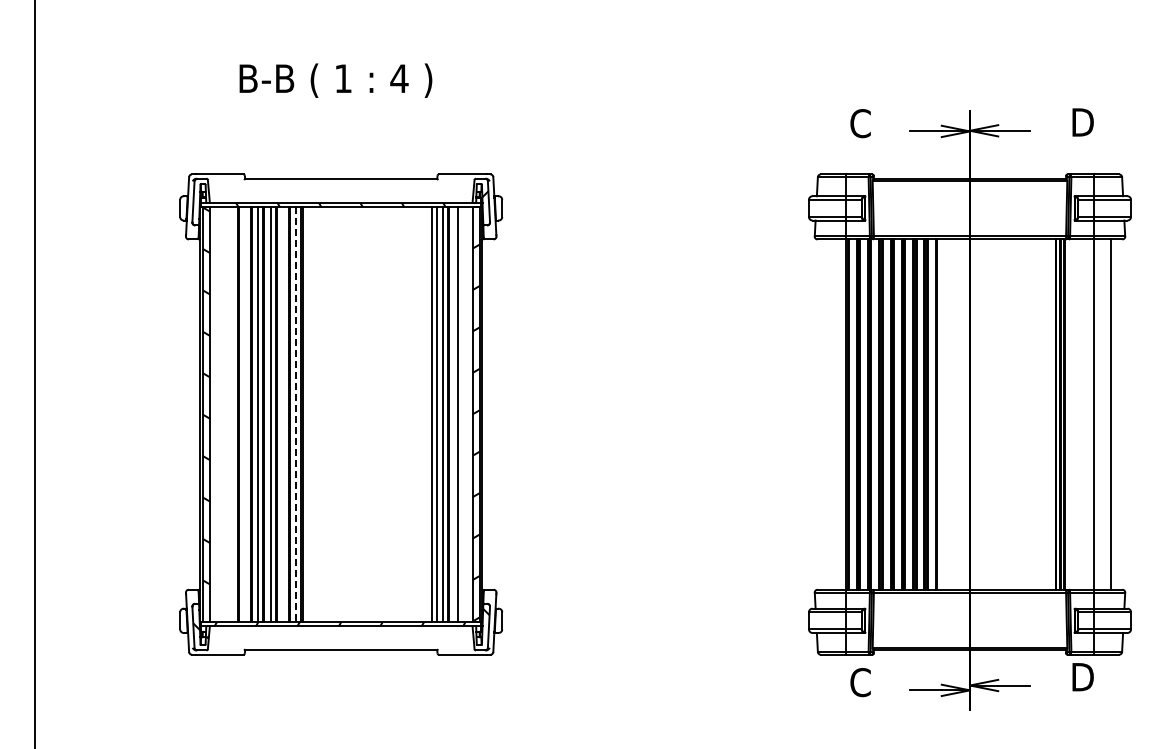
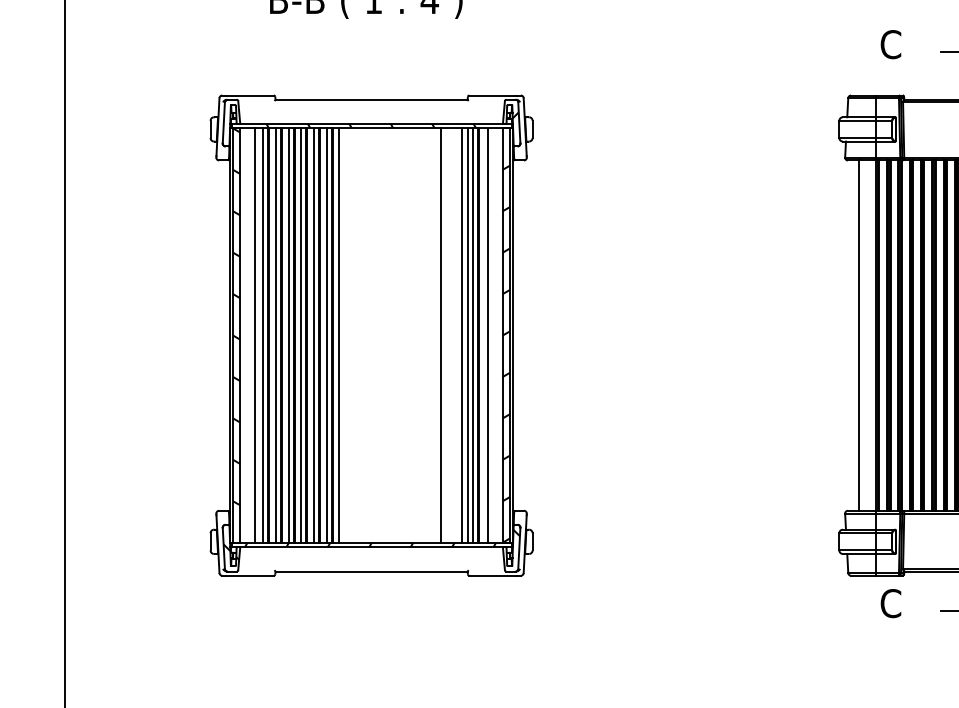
line: (224, 414) -> (254, 335), added
line: (232, 414) -> (262, 335), added
line: (245, 414) -> (275, 335), added
line: (283, 414) -> (313, 335), added
line: (296, 414) -> (326, 335), dashed -> solid
line: (309, 414) -> (339, 335), added
line: (410, 414) -> (440, 335), added
line: (828, 414) -> (858, 335), added

